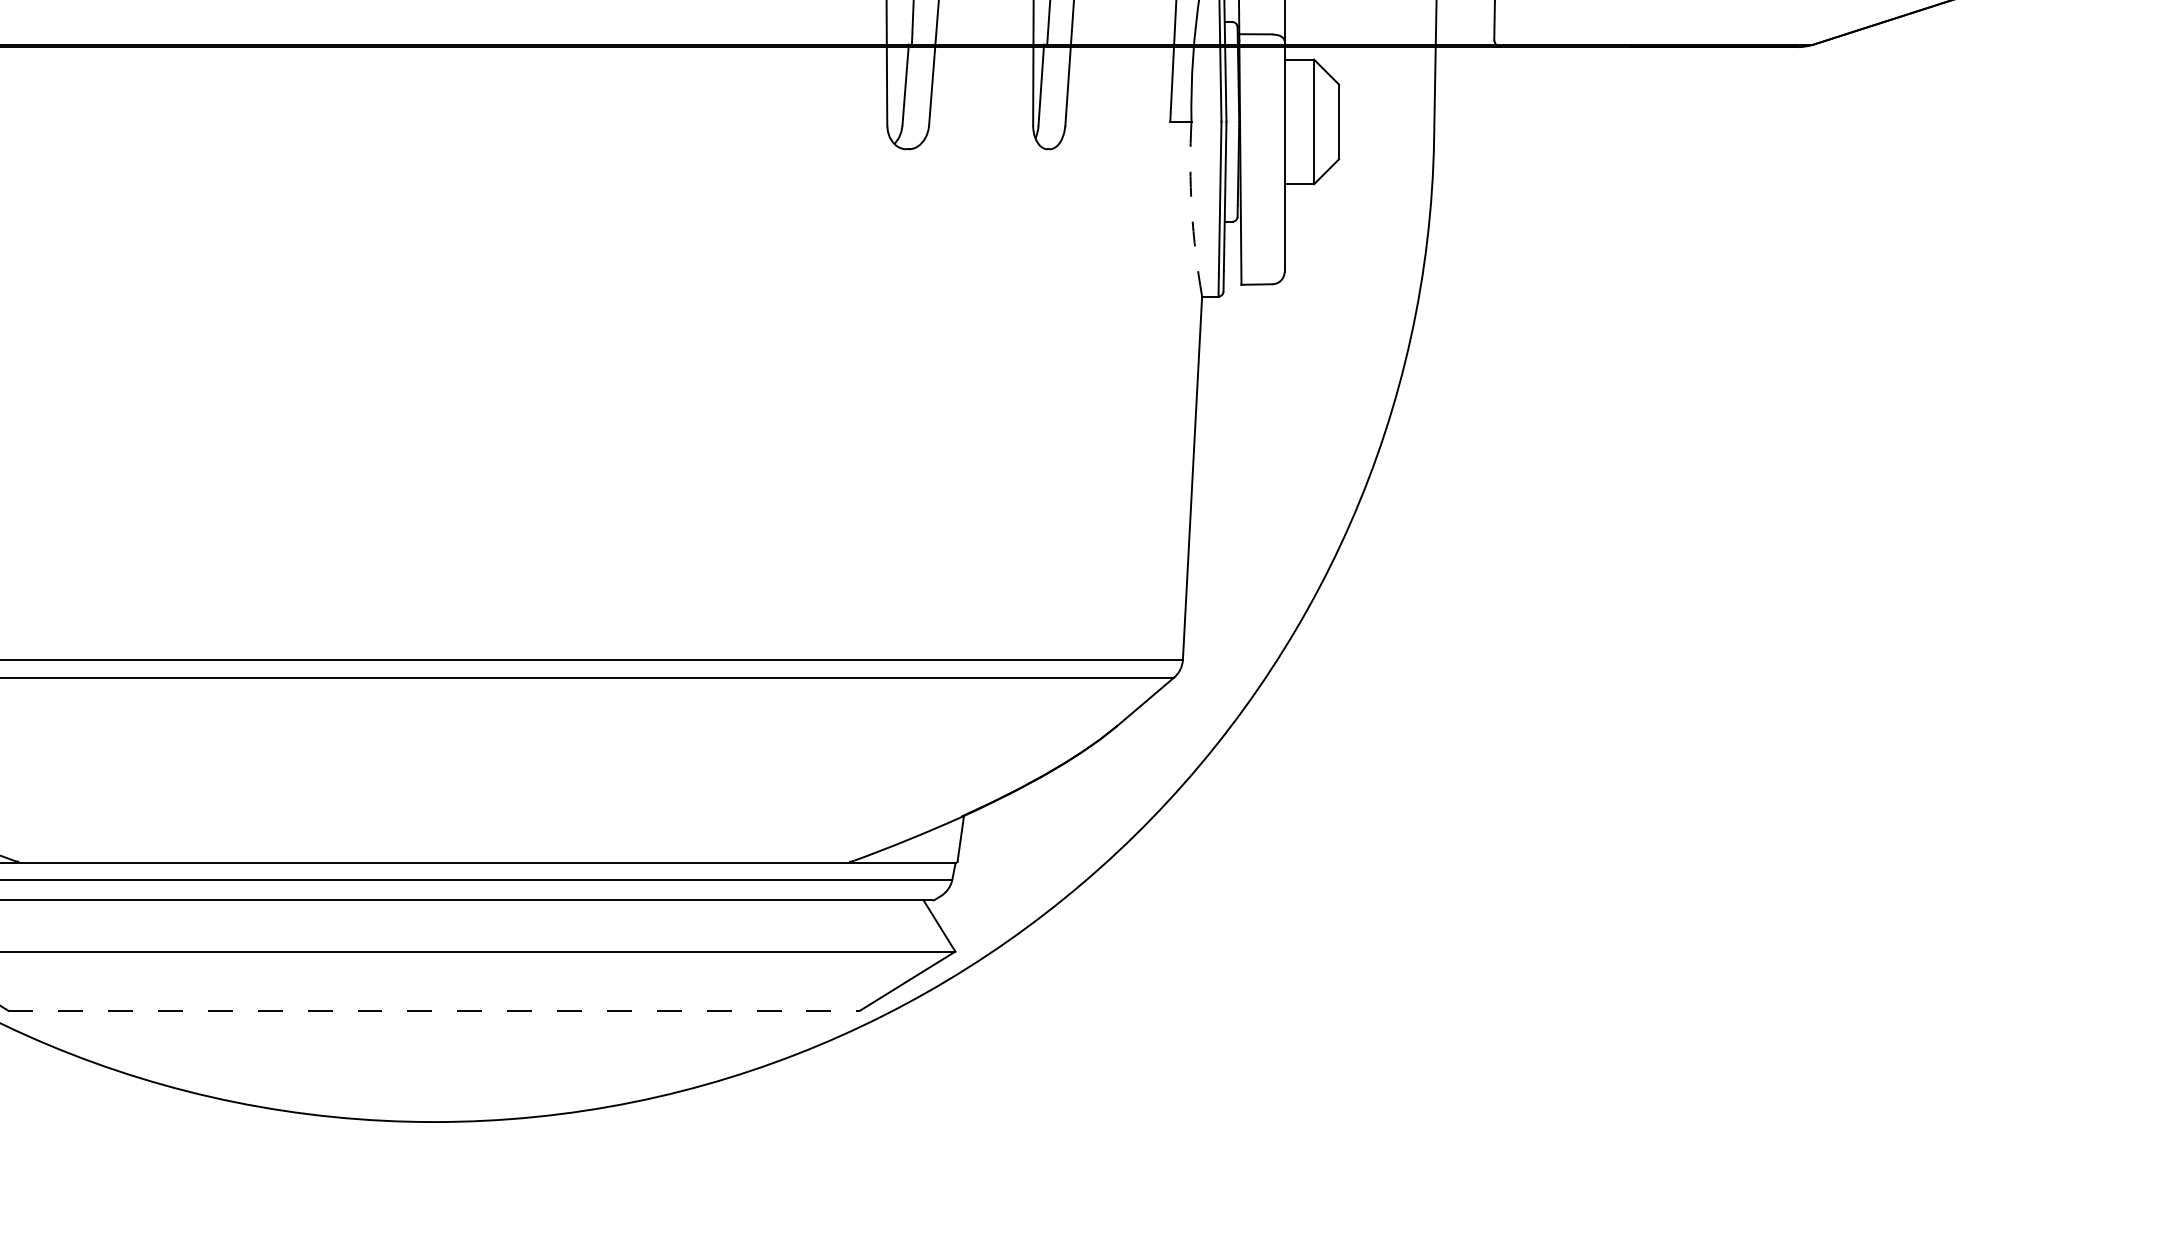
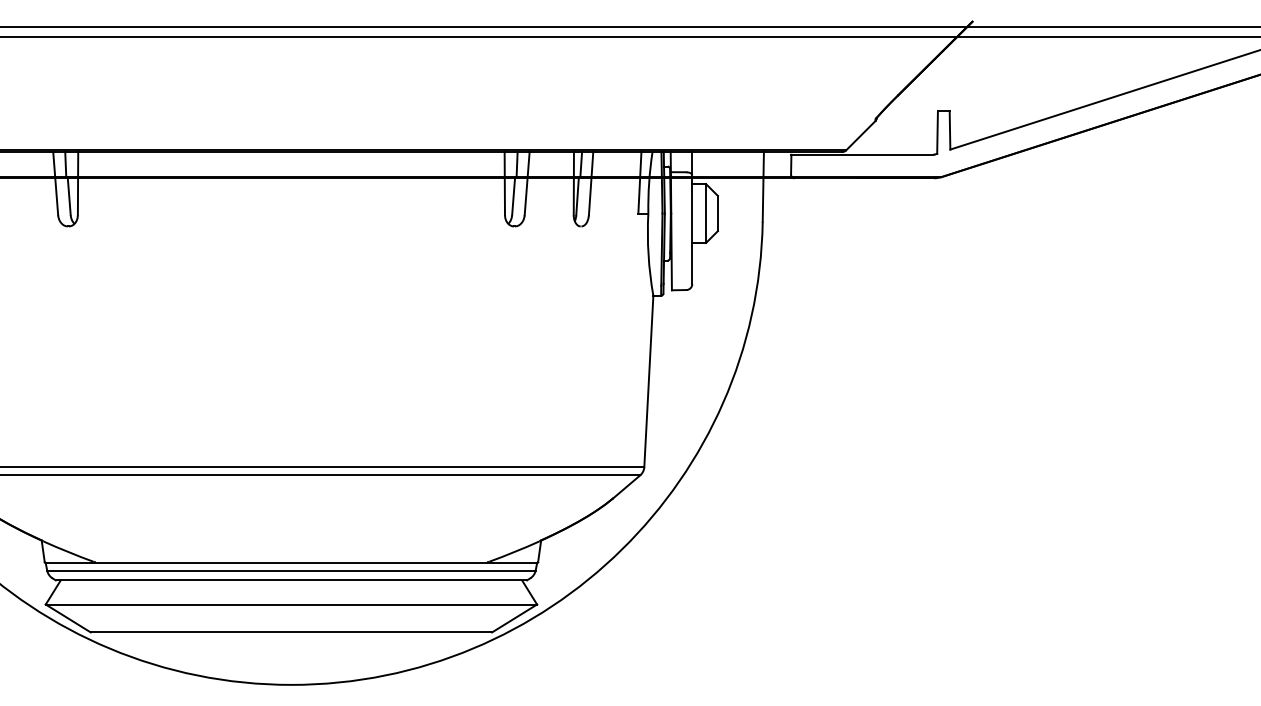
arc: (1191, 208) -> (648, 254), dashed -> solid
line: (434, 1010) -> (291, 632), dashed -> solid

